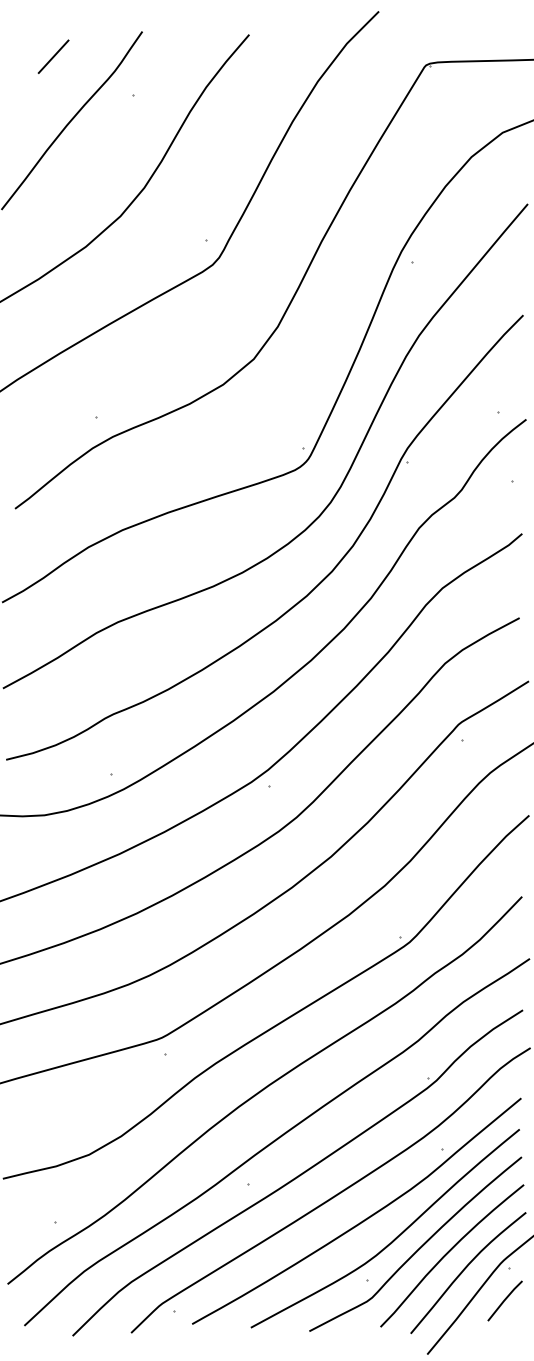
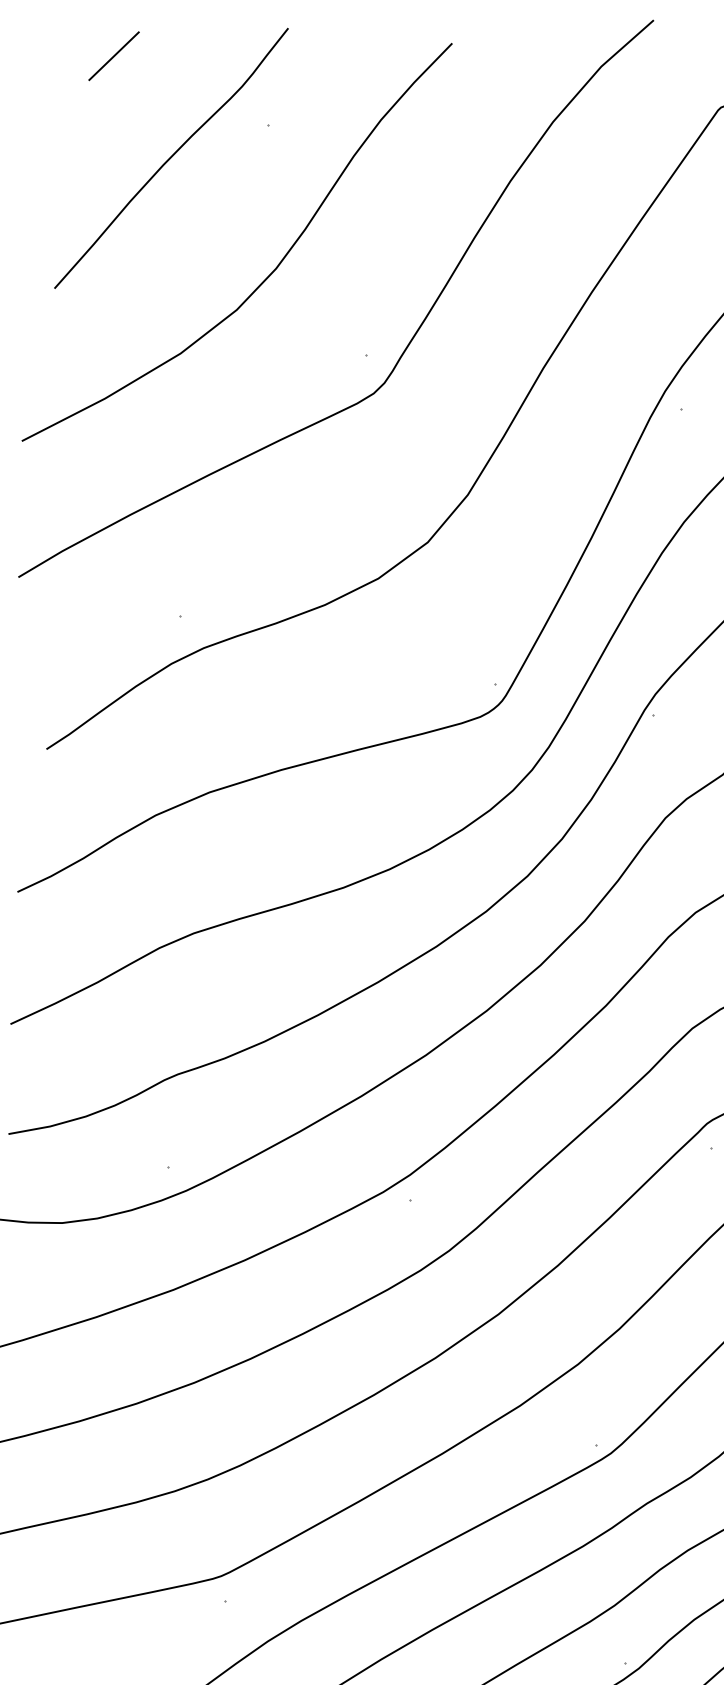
line: (53, 56) -> (113, 55), moved

